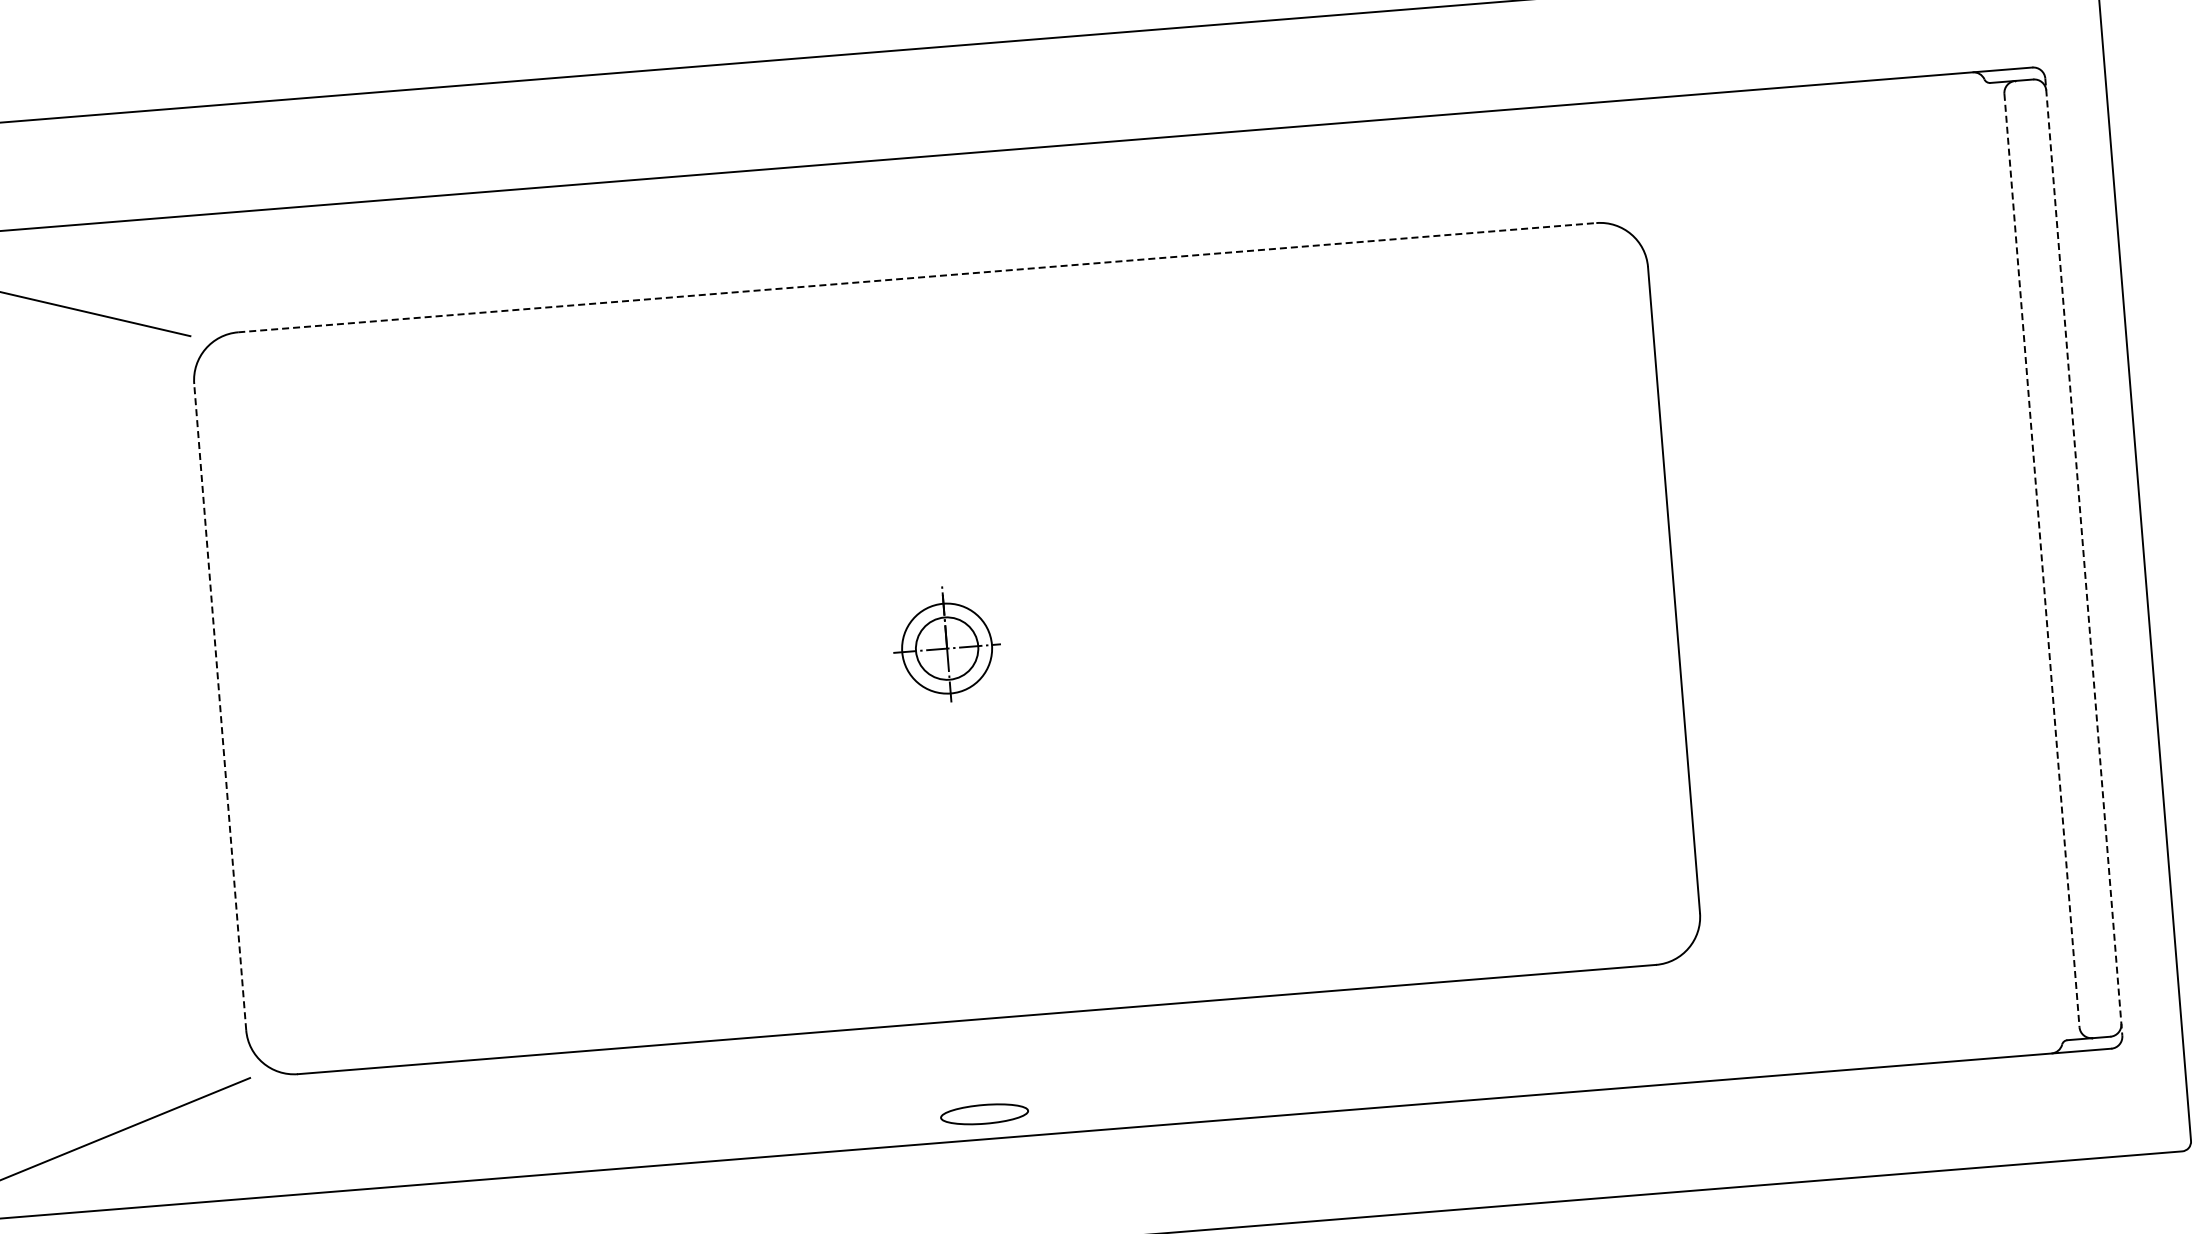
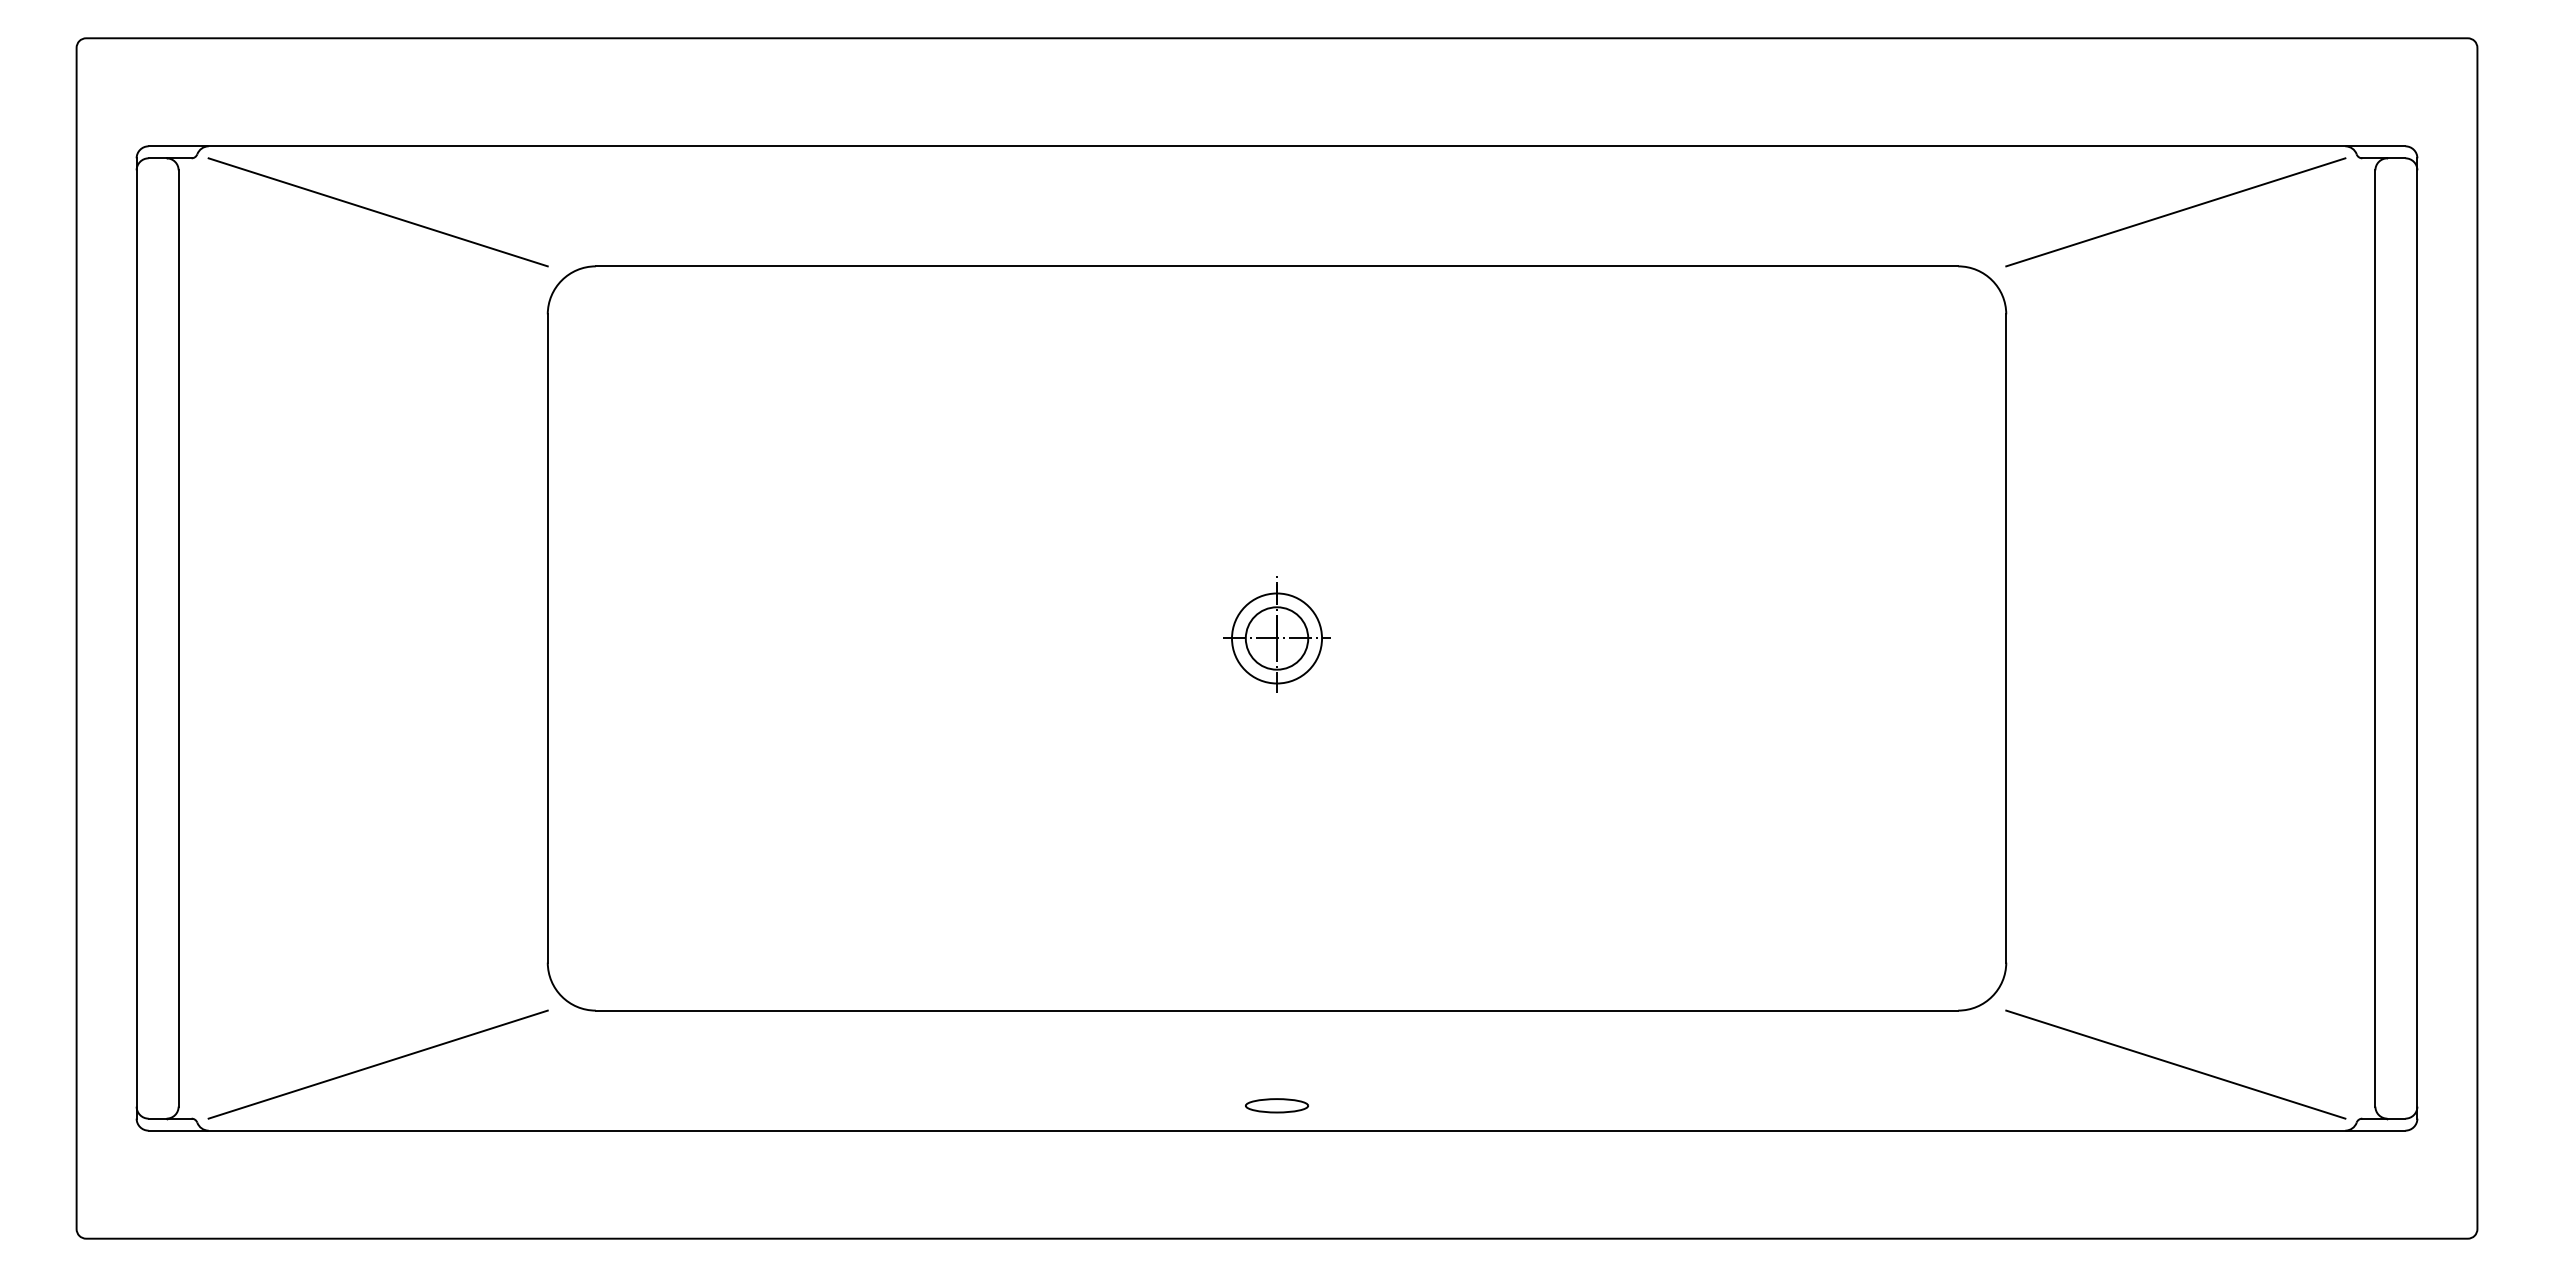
line: (1808, 151) -> (2175, 212), added
line: (917, 277) -> (1277, 266), dashed -> solid
line: (2083, 557) -> (2417, 638), dashed -> solid
line: (2042, 560) -> (2375, 638), dashed -> solid
line: (219, 707) -> (547, 638), dashed -> solid
line: (1876, 1001) -> (2175, 1064), added
part: (984, 1114) -> (1276, 1105), size x0.71

